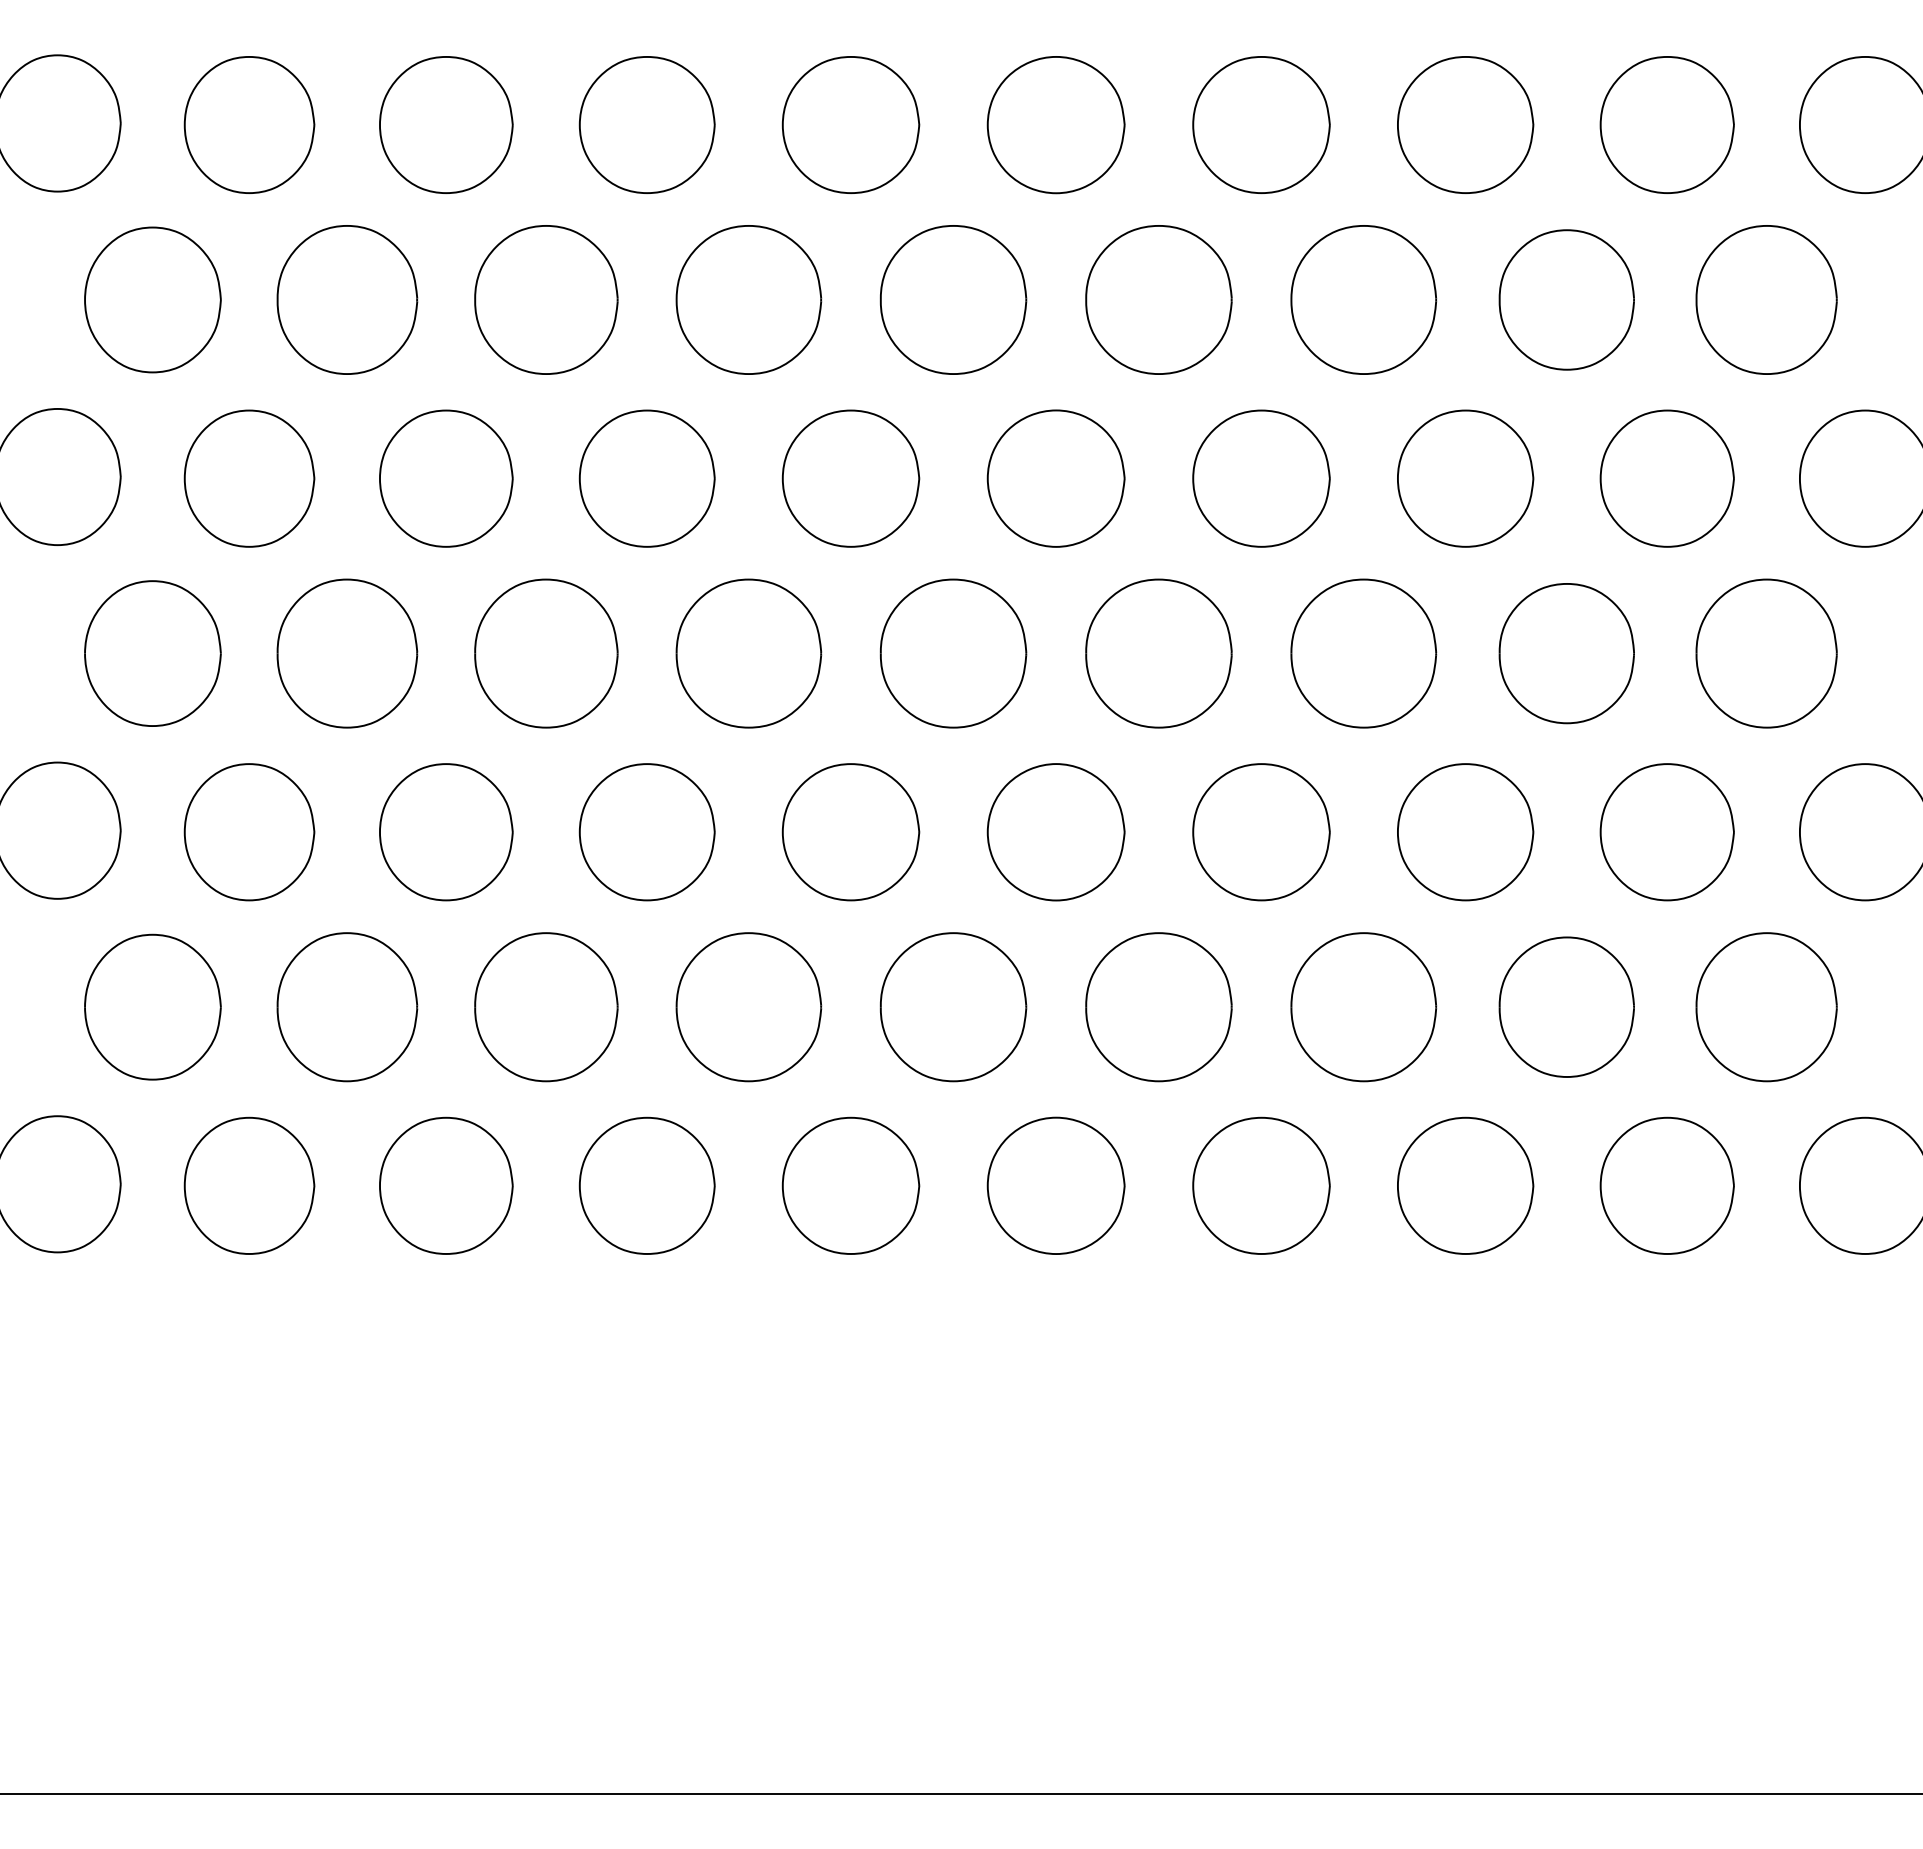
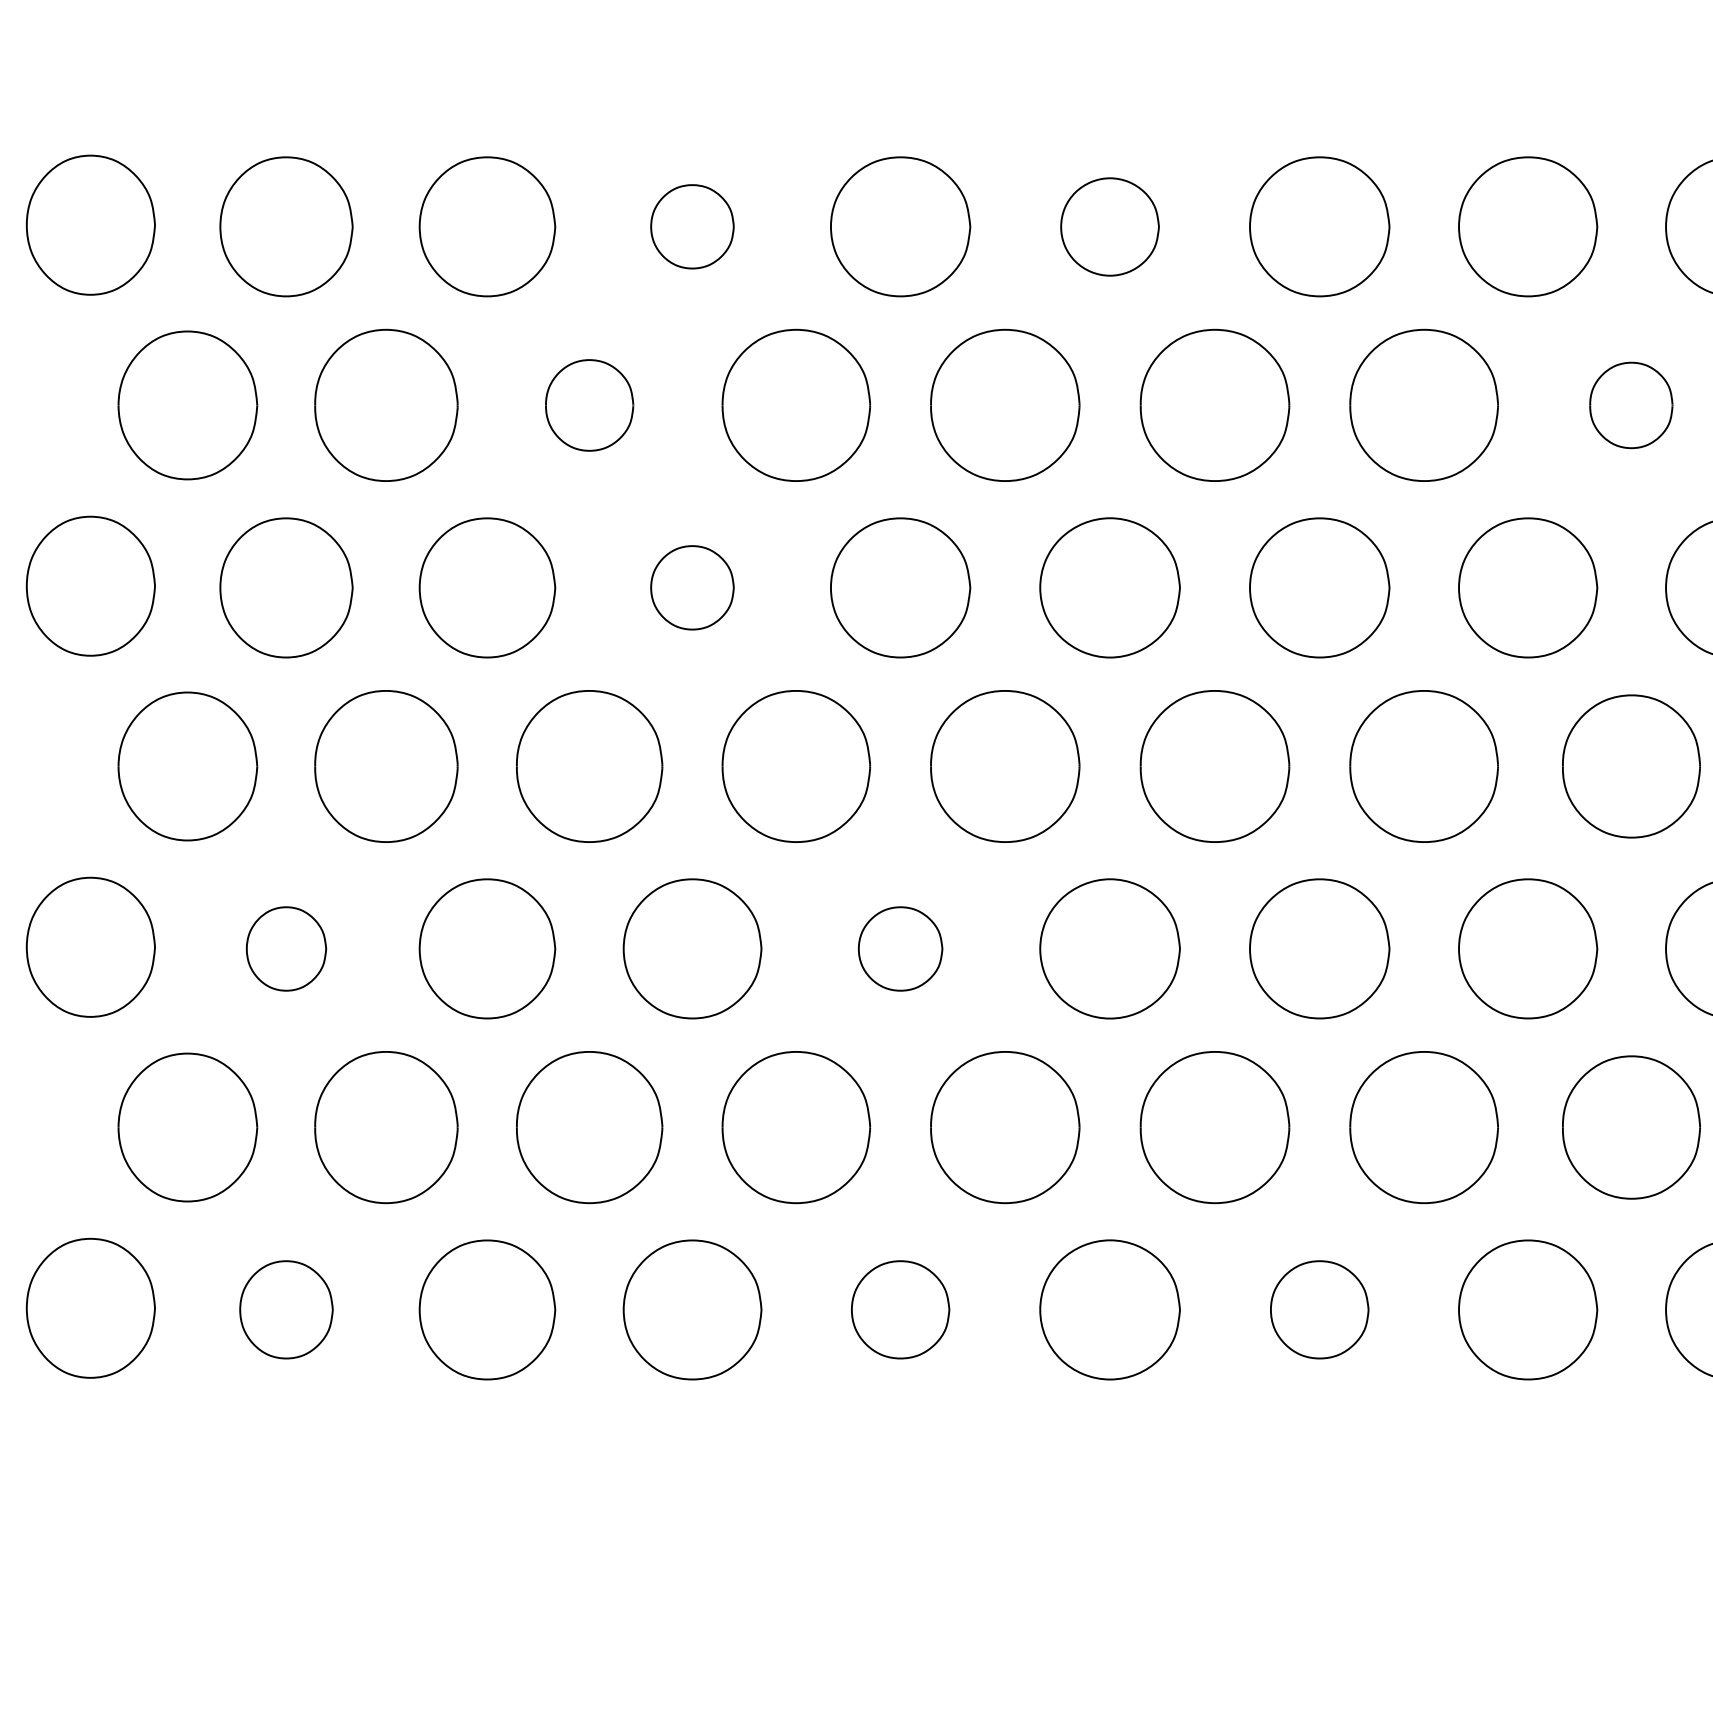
part: (646, 124) -> (691, 226), size x0.6
part: (1055, 125) -> (1109, 227), size x0.7
part: (546, 299) -> (589, 404), size x0.6
part: (1566, 299) -> (1631, 404), size x0.6
part: (646, 478) -> (691, 587), size x0.6
part: (249, 832) -> (286, 949), size x0.6
part: (850, 832) -> (900, 949), size x0.6
part: (249, 1185) -> (286, 1309), size x0.7
part: (850, 1185) -> (900, 1309), size x0.7
part: (1261, 1185) -> (1319, 1309), size x0.7

